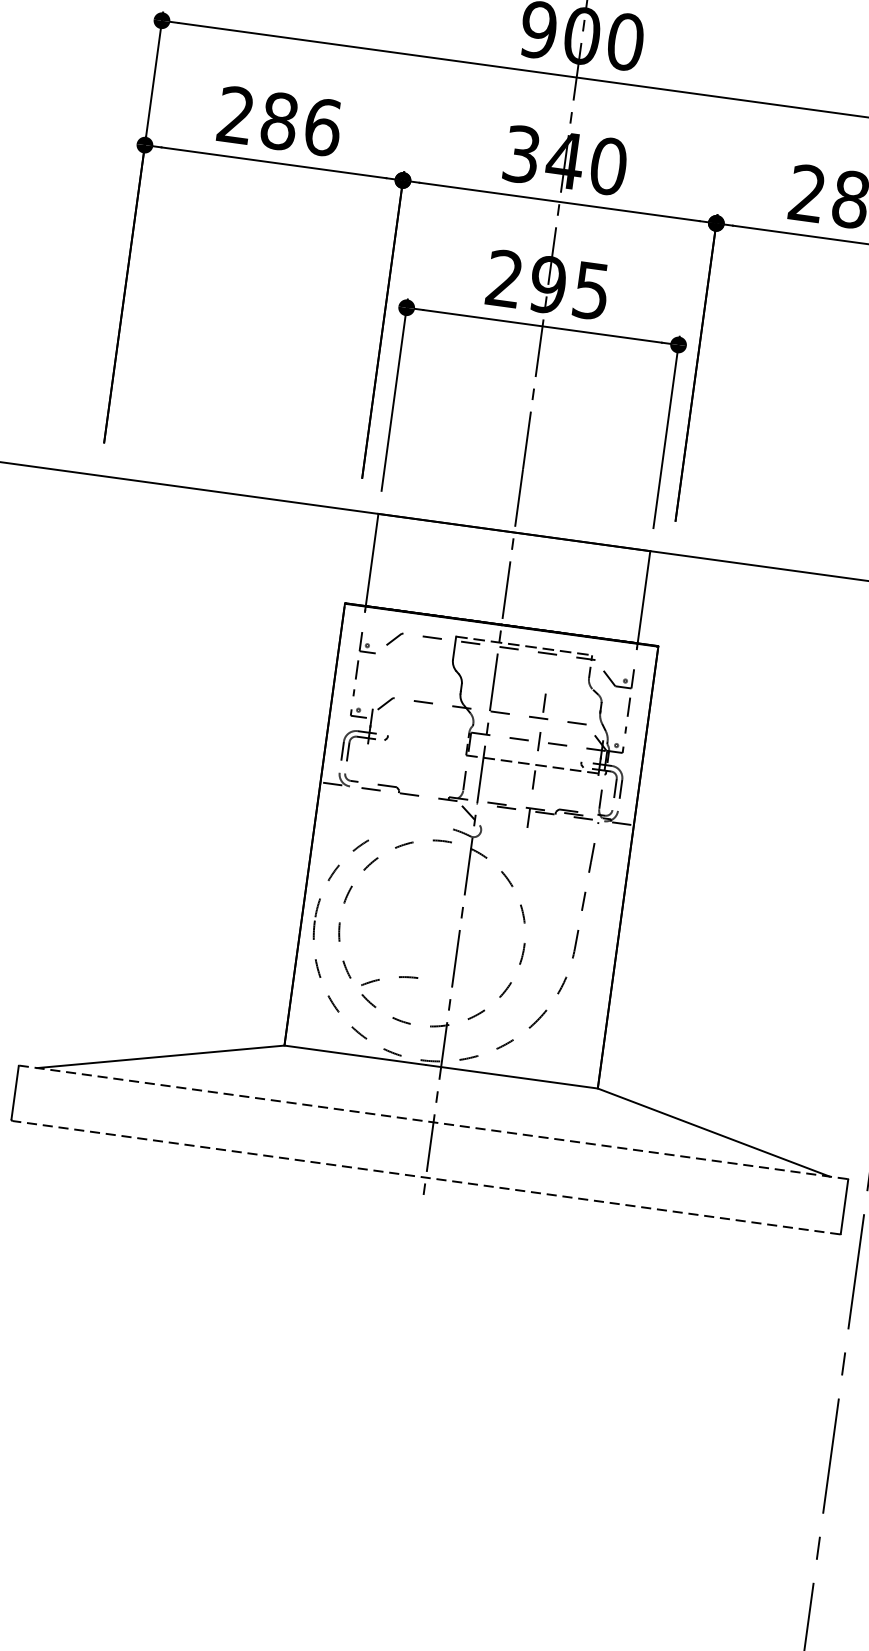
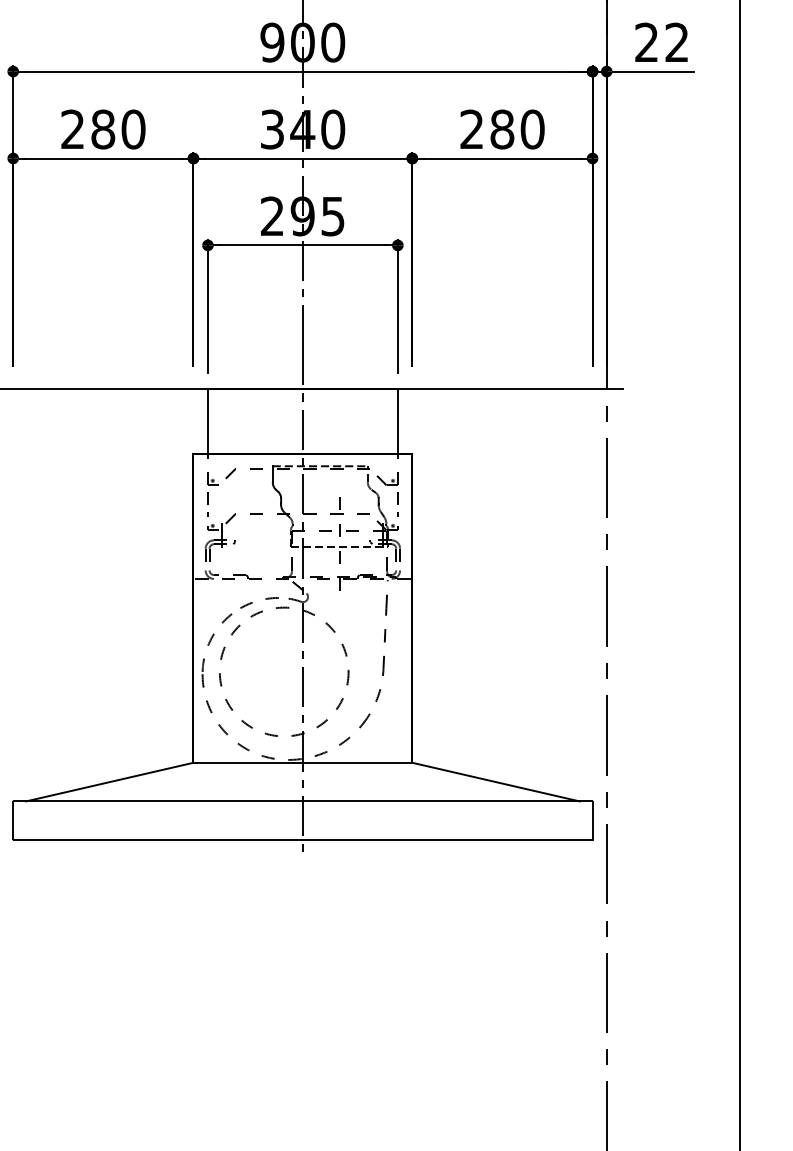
text: (322, 127) -> (133, 129), 286 -> 280
arc: (398, 977) -> (265, 599), moved
line: (432, 1122) -> (302, 801), dashed -> solid
line: (426, 1178) -> (303, 840), dashed -> solid

